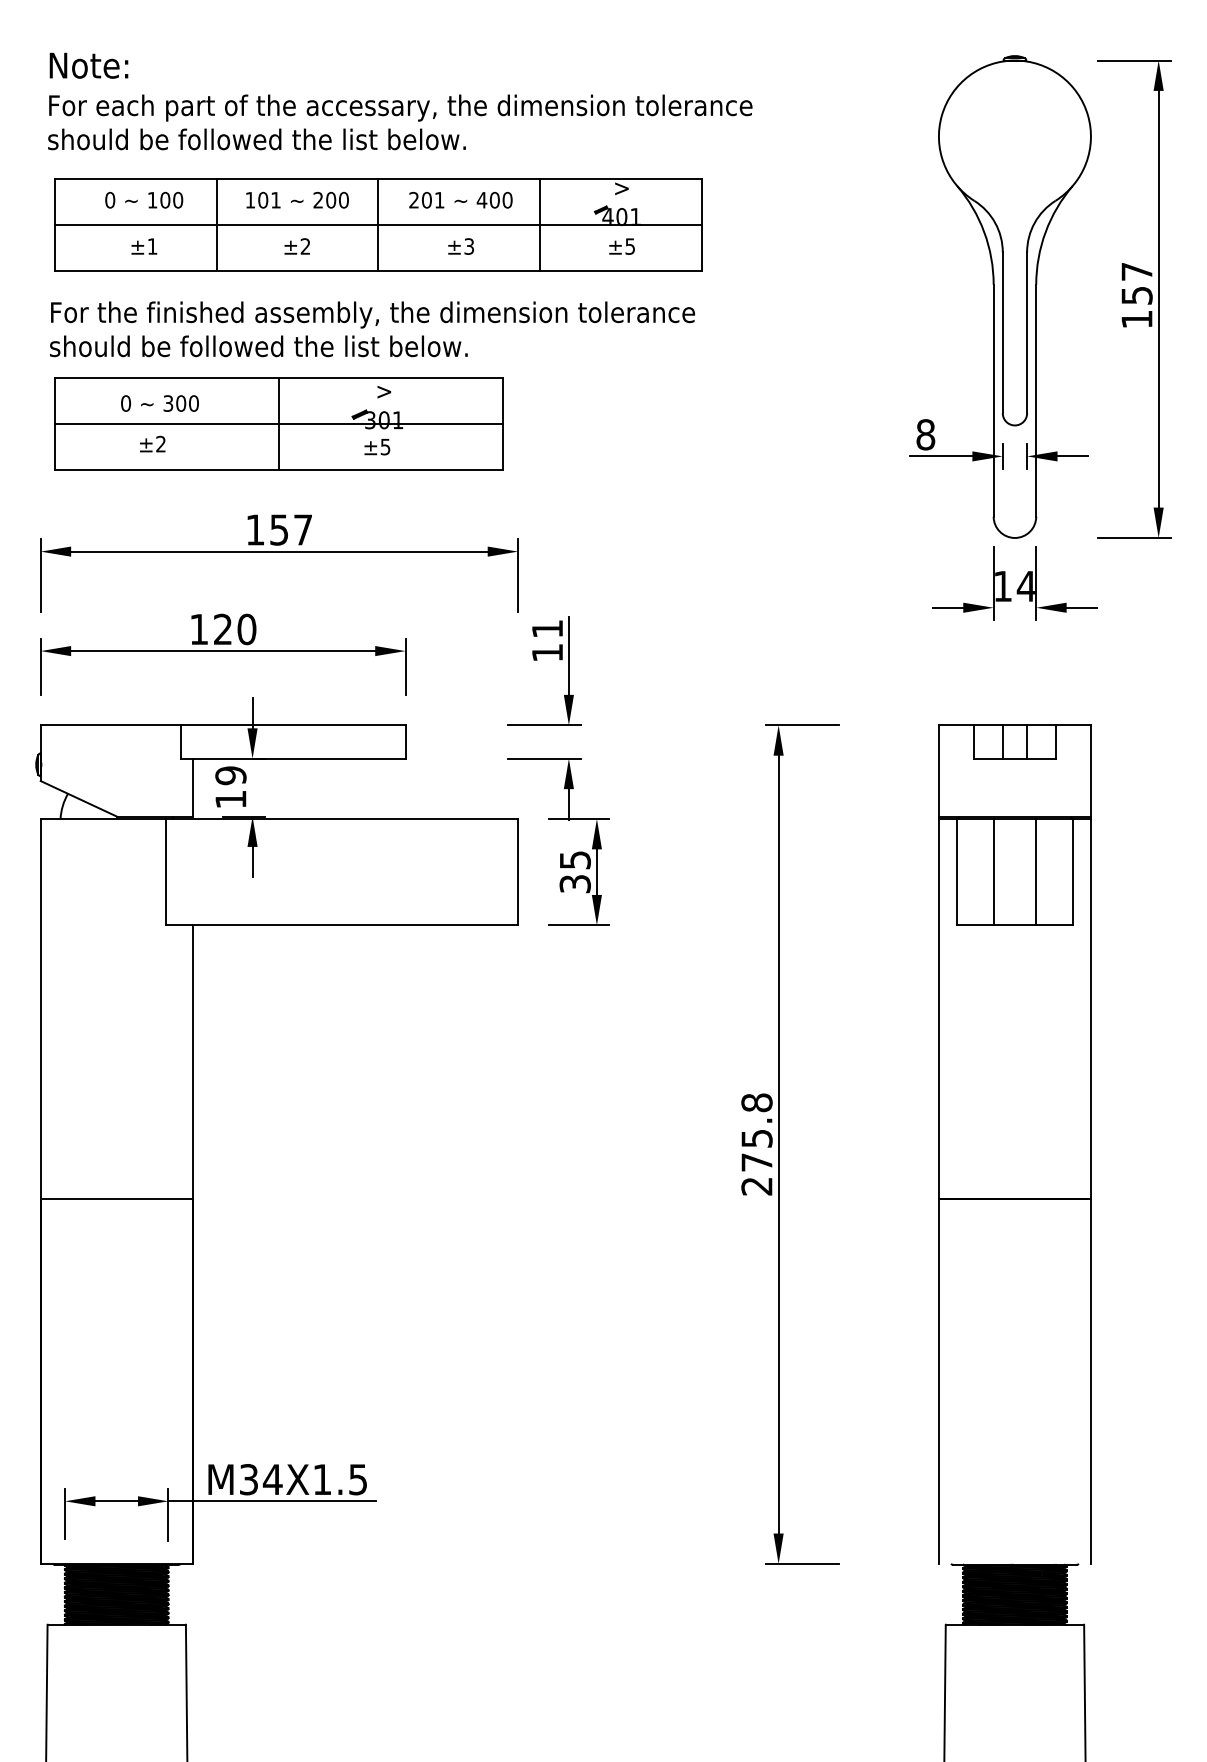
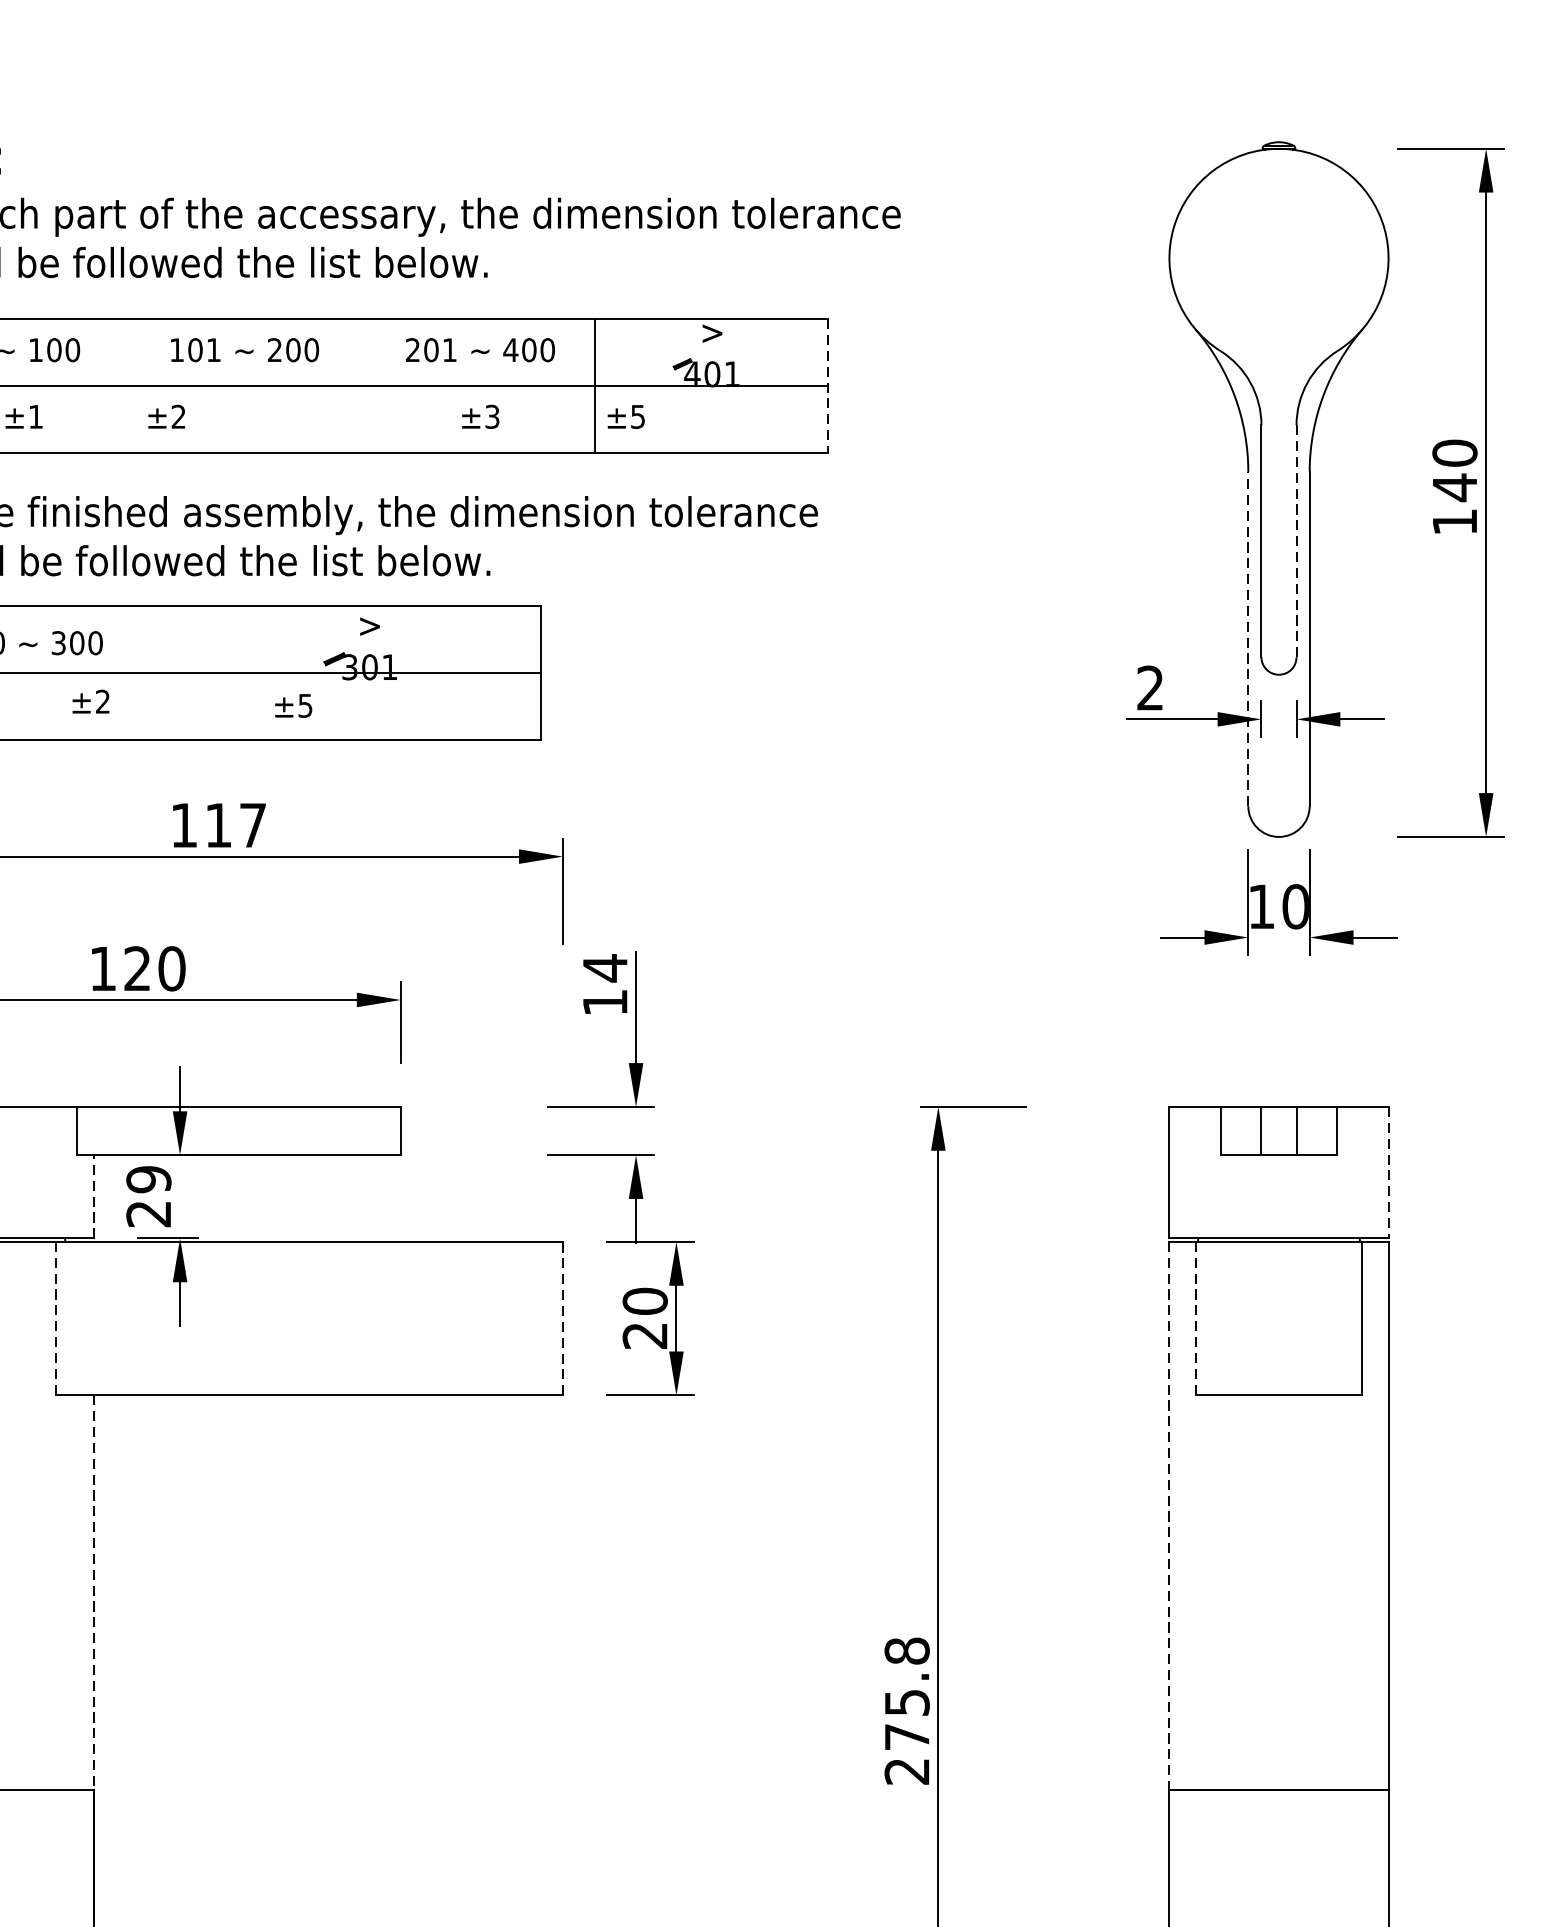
line: (216, 224) -> (128, 385), removed
line: (378, 224) -> (361, 385), removed
line: (702, 225) -> (828, 386), solid -> dashed
text: (296, 246) -> (165, 416), moved
text: (621, 246) -> (625, 416), moved
text: (1136, 283) -> (1454, 470), 157 -> 140
line: (1027, 332) -> (1297, 540), solid -> dashed
line: (993, 400) -> (1248, 638), solid -> dashed
line: (278, 423) -> (217, 671), removed
text: (925, 434) -> (1150, 687), 8 -> 2
text: (152, 443) -> (90, 700), moved
text: (377, 447) -> (293, 706), moved
text: (278, 529) -> (217, 824), 157 -> 117
text: (1025, 586) -> (1294, 906), 14 -> 10
text: (547, 629) -> (605, 968), 11 -> 14
line: (1090, 770) -> (1387, 1172), solid -> dashed
line: (192, 787) -> (93, 1196), solid -> dashed
text: (230, 799) -> (148, 1213), 19 -> 29
line: (518, 871) -> (563, 1317), solid -> dashed
text: (574, 871) -> (644, 1317), 35 -> 20
line: (993, 871) -> (1248, 1317), removed
line: (1036, 871) -> (1310, 1317), removed
line: (166, 872) -> (56, 1319), solid -> dashed
line: (957, 872) -> (1196, 1319), solid -> dashed
line: (938, 1009) -> (1168, 1516), solid -> dashed
line: (192, 1062) -> (93, 1592), solid -> dashed

